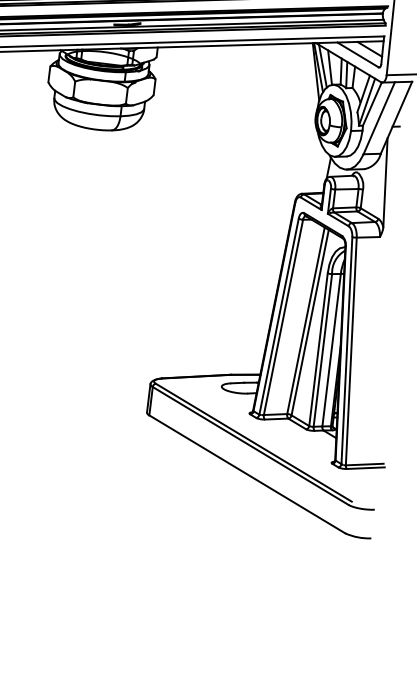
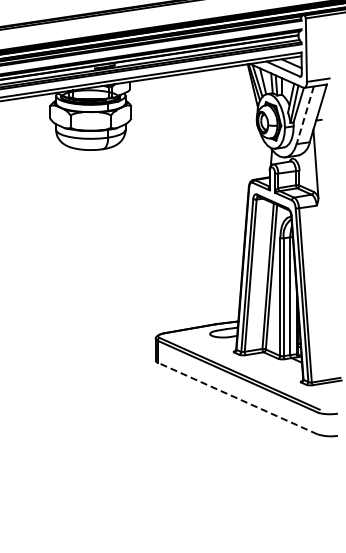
line: (379, 118) -> (305, 115), solid -> dashed
line: (247, 474) -> (237, 398), solid -> dashed

